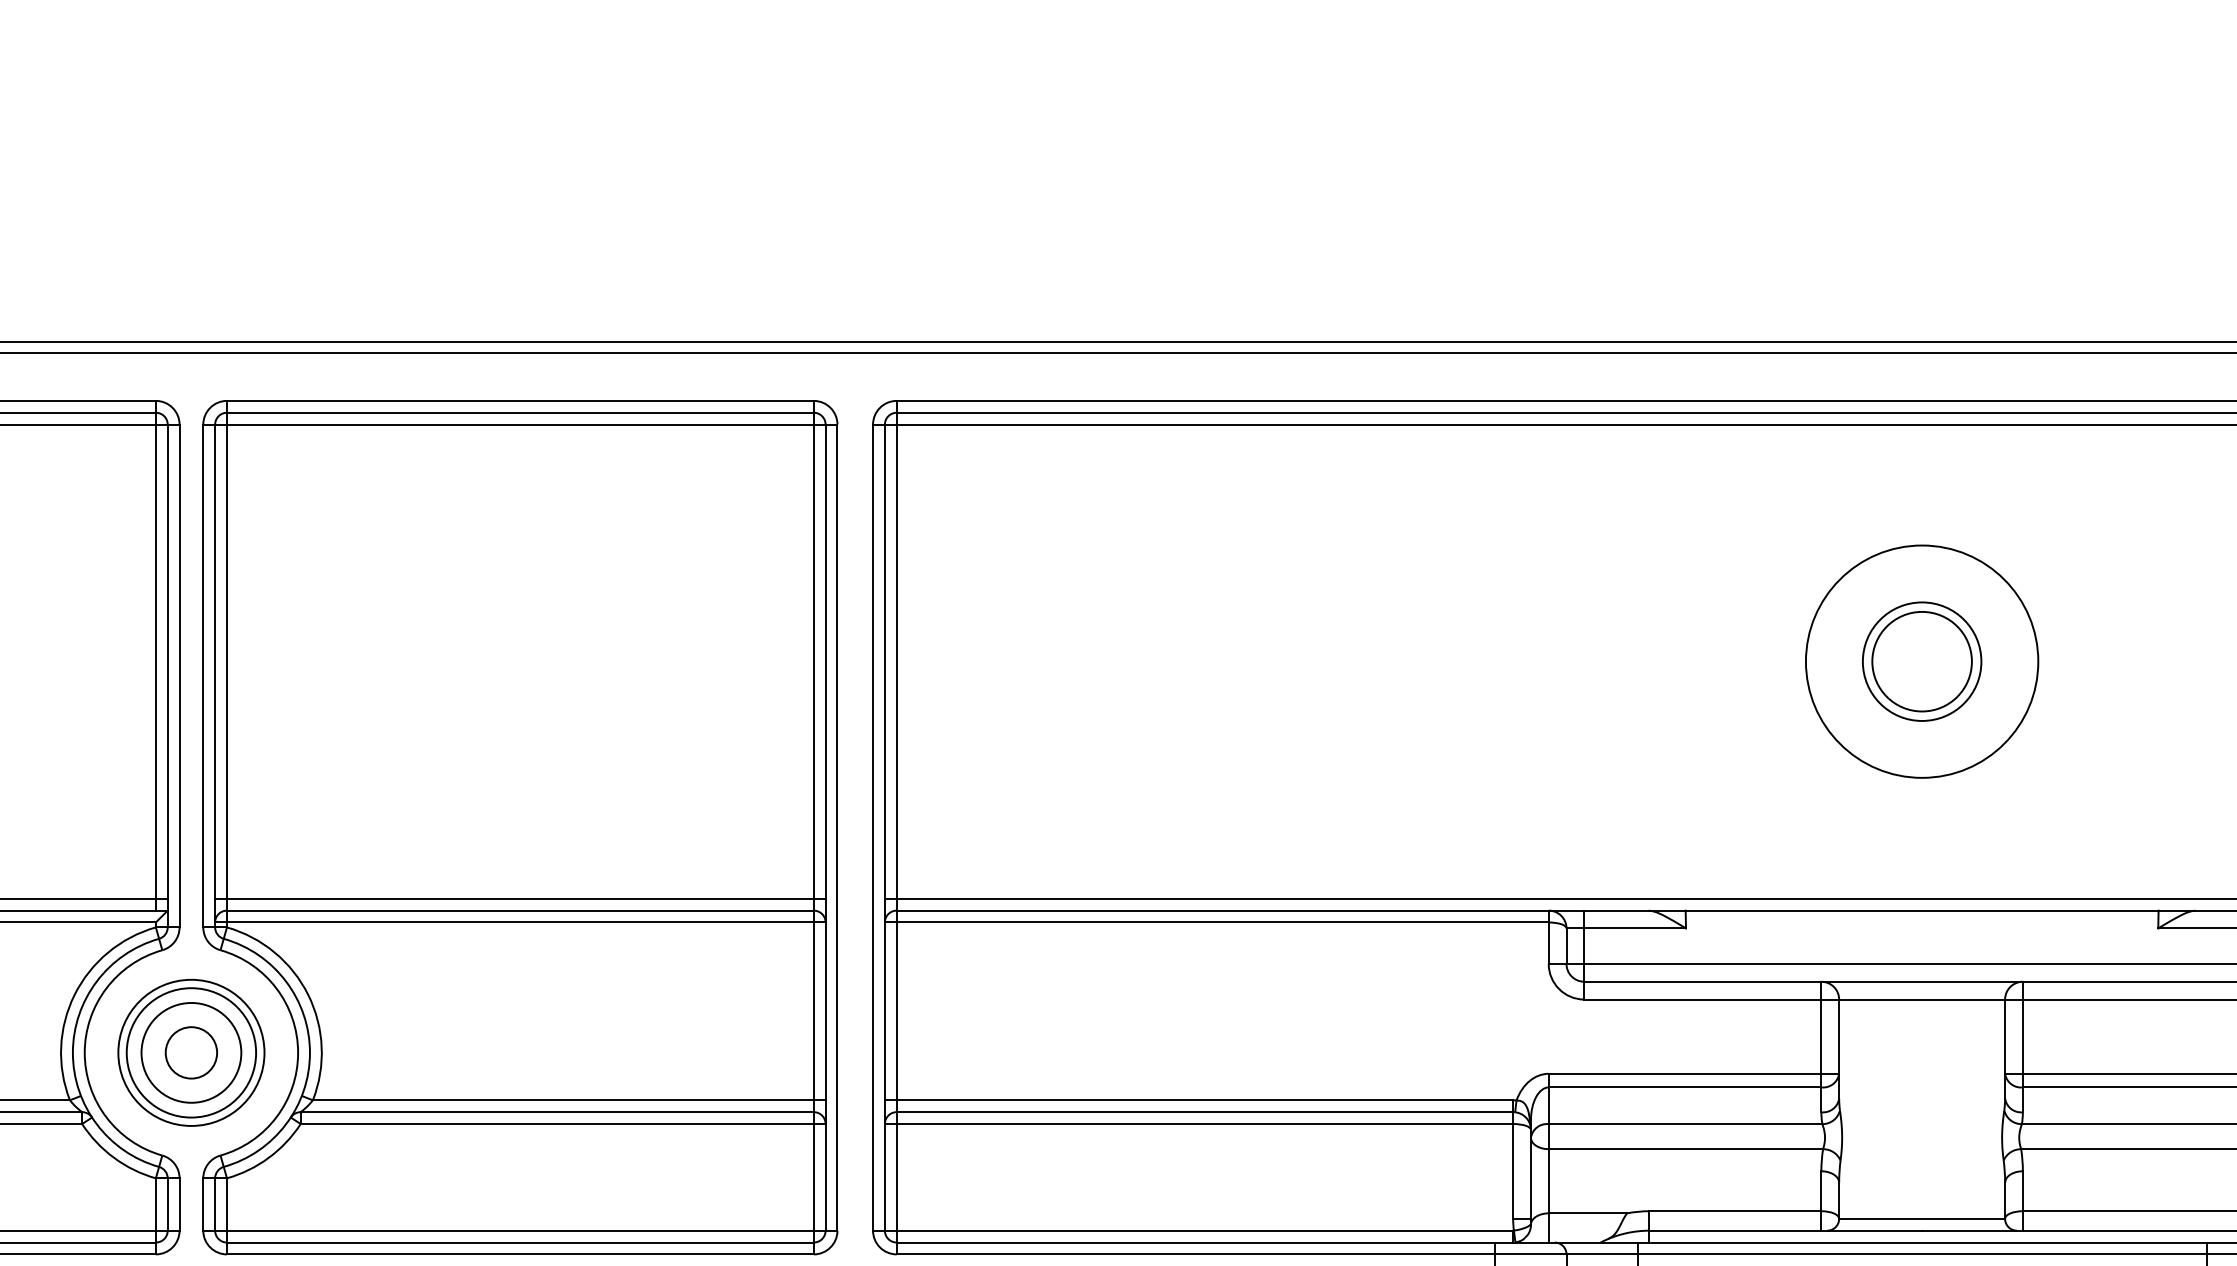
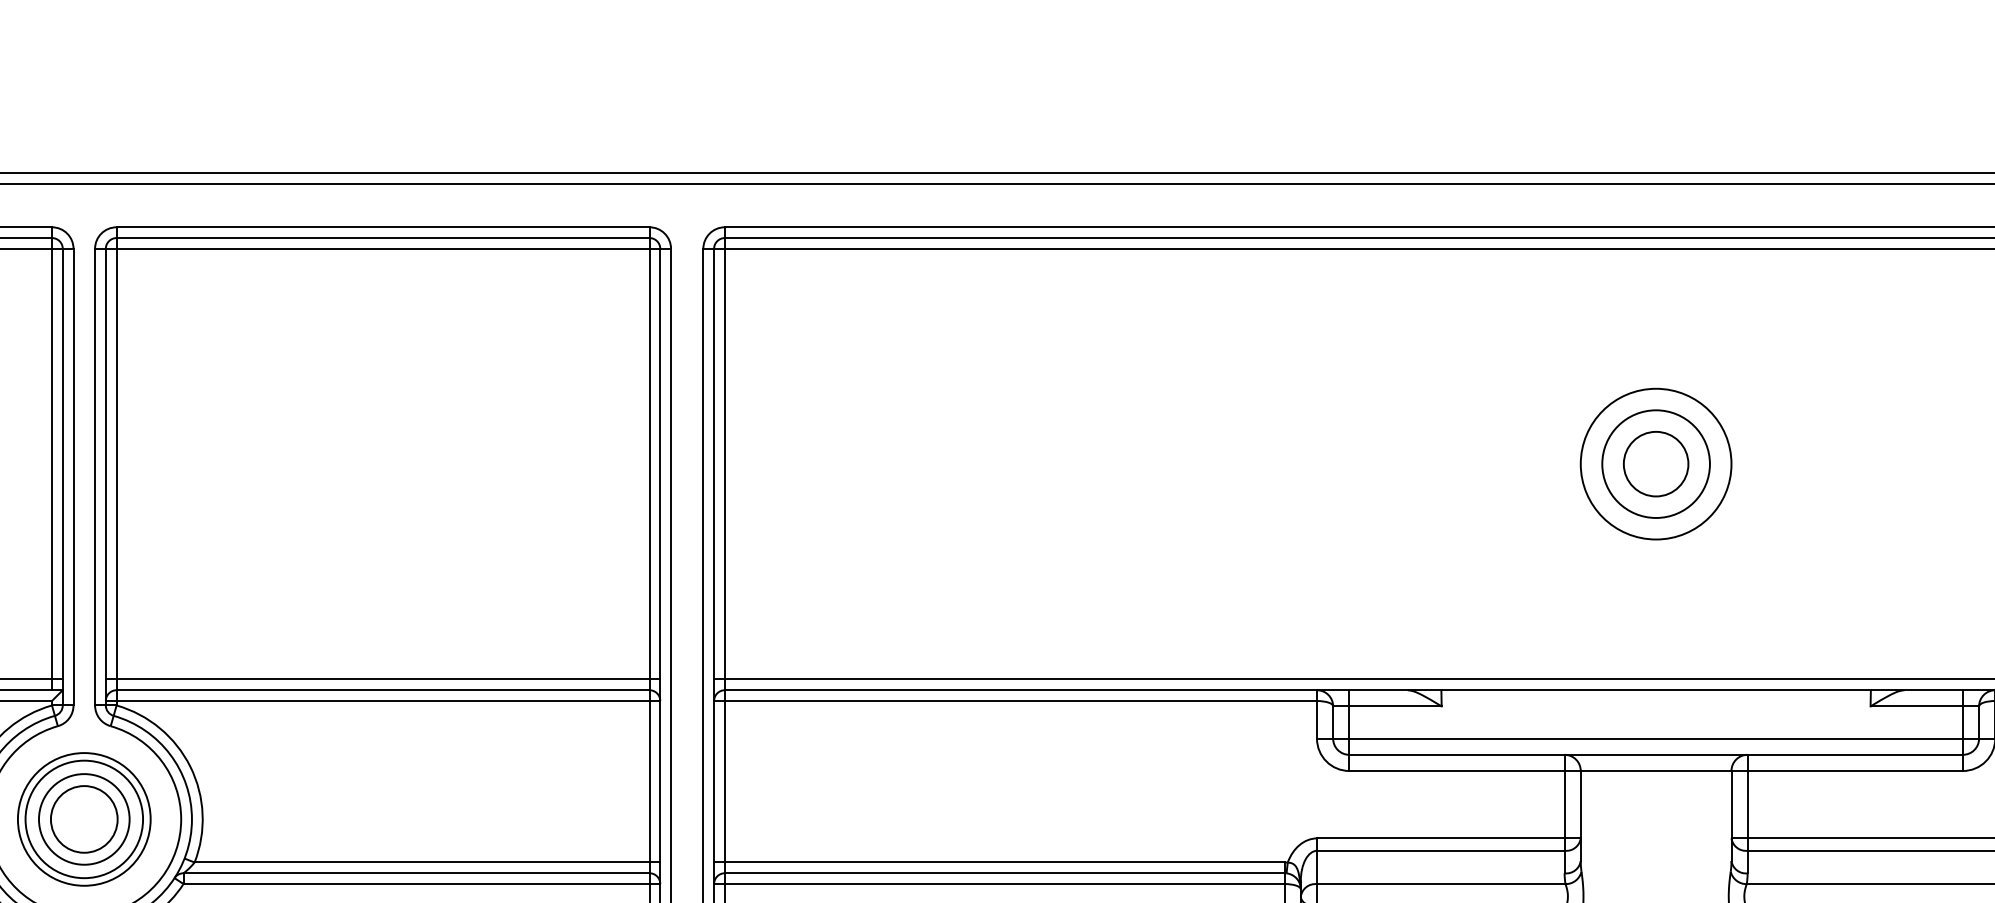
circle: (1921, 661) -> (1655, 463), size x0.71
circle: (1922, 661) -> (1656, 463), size x0.71
circle: (191, 1052) -> (84, 819), size x1.43

